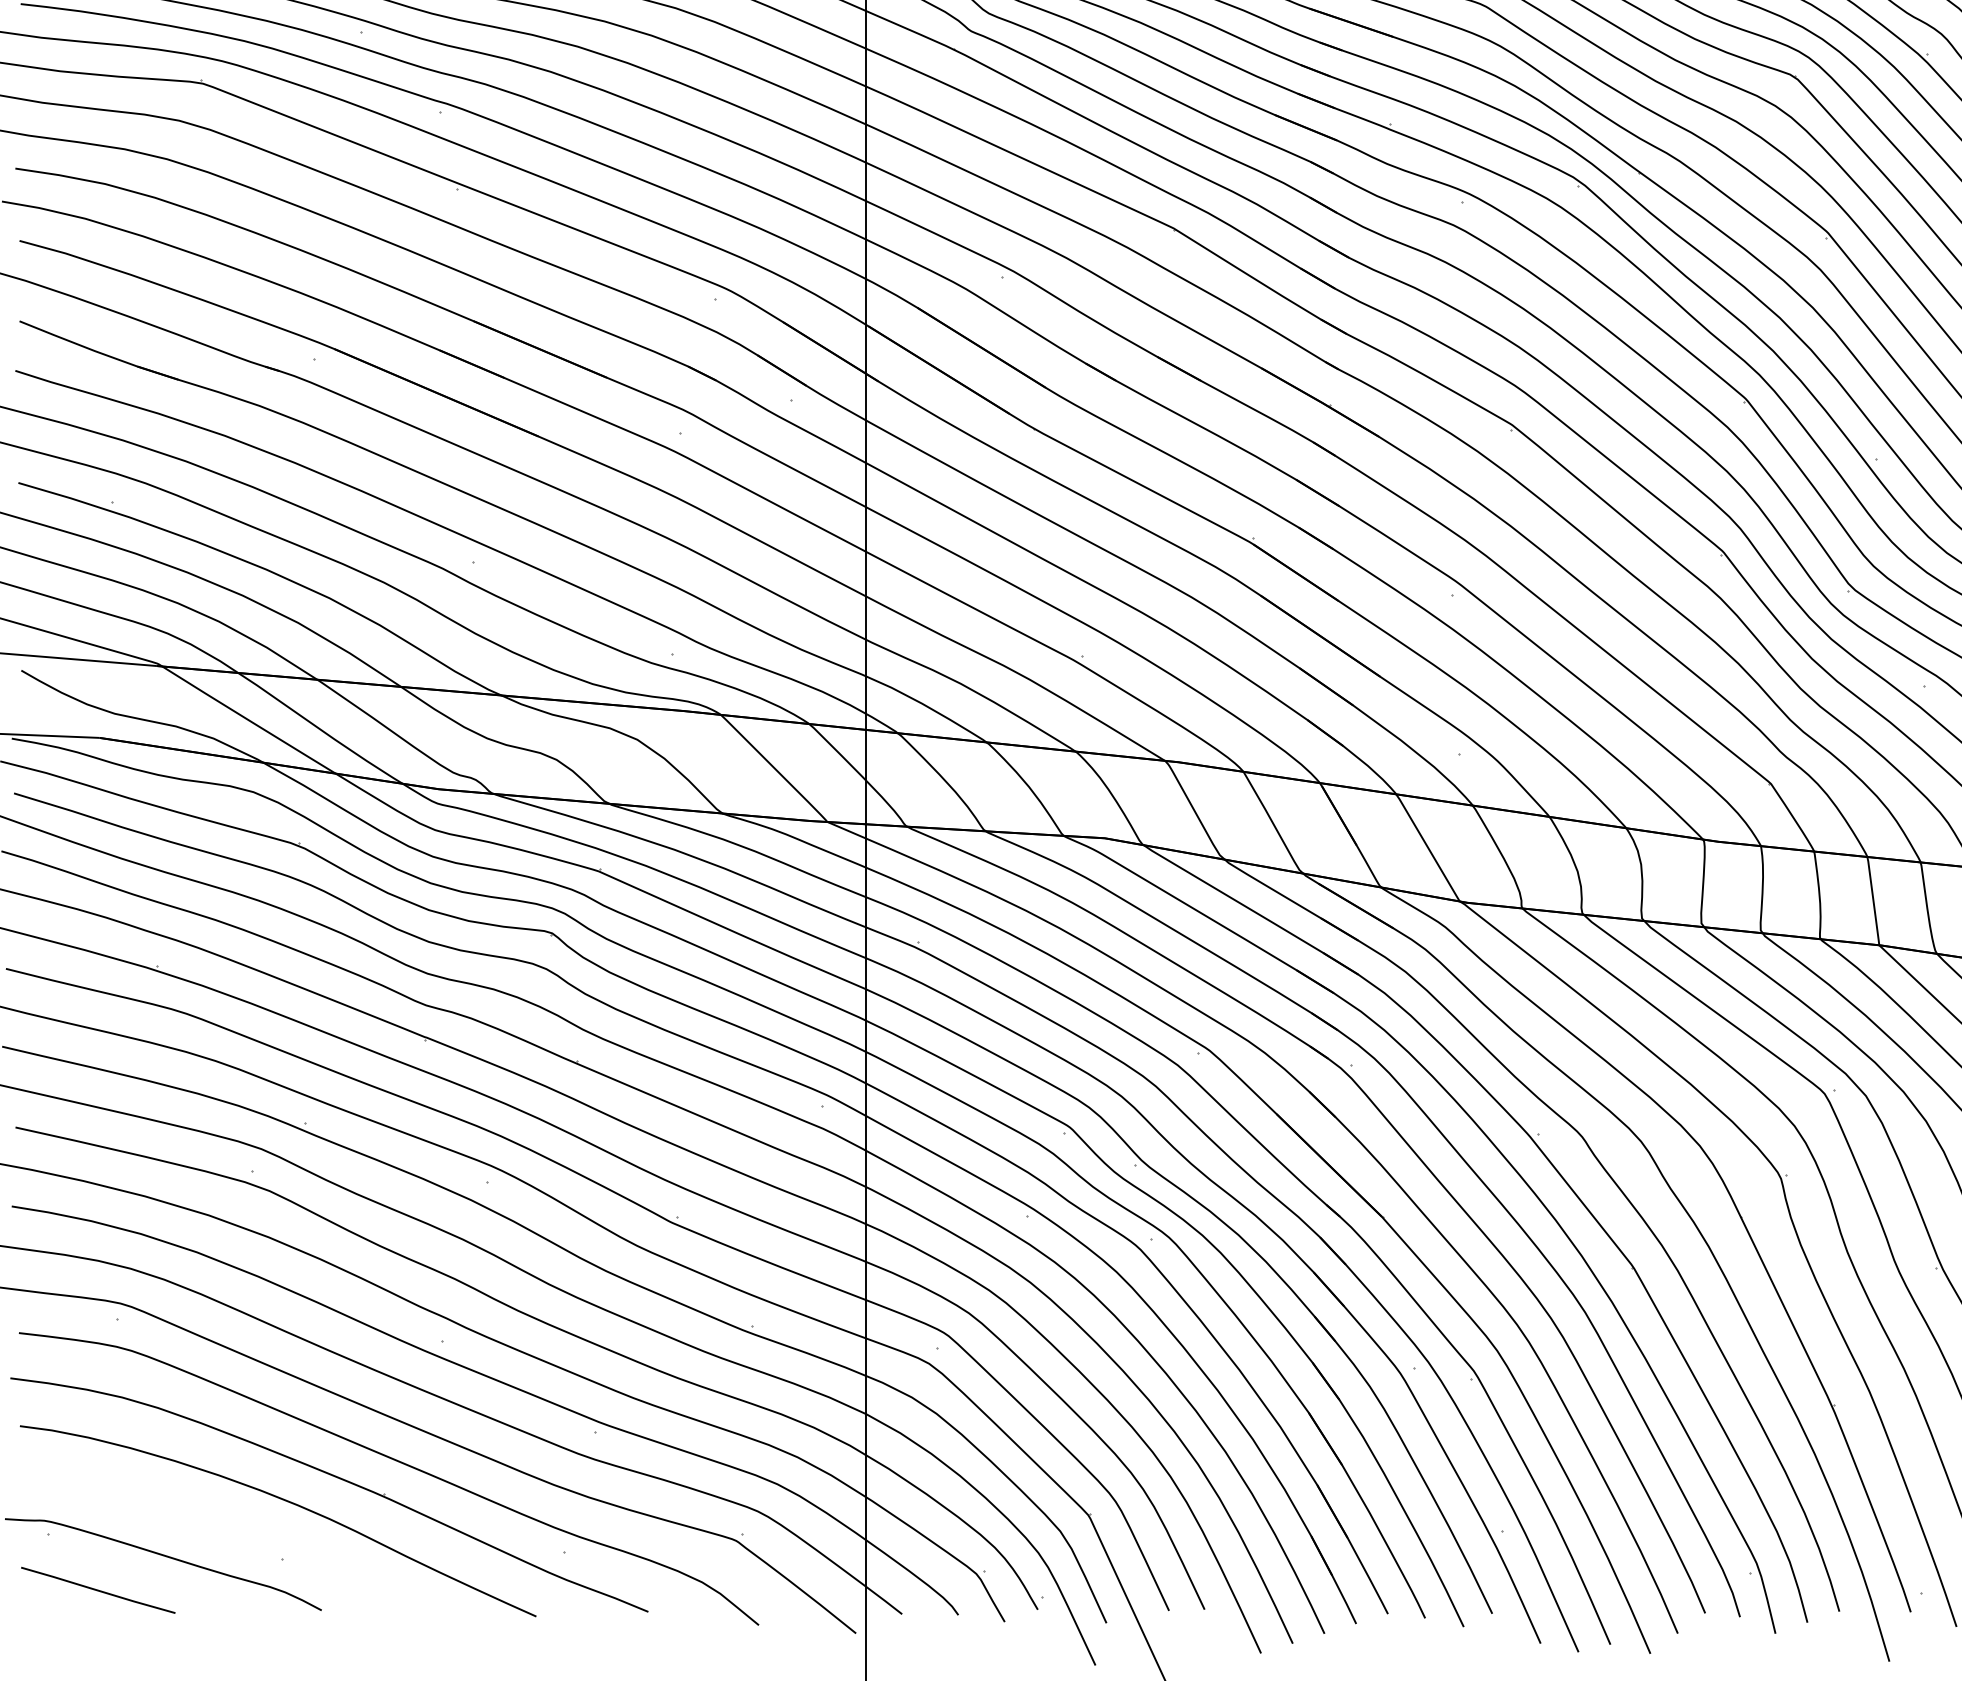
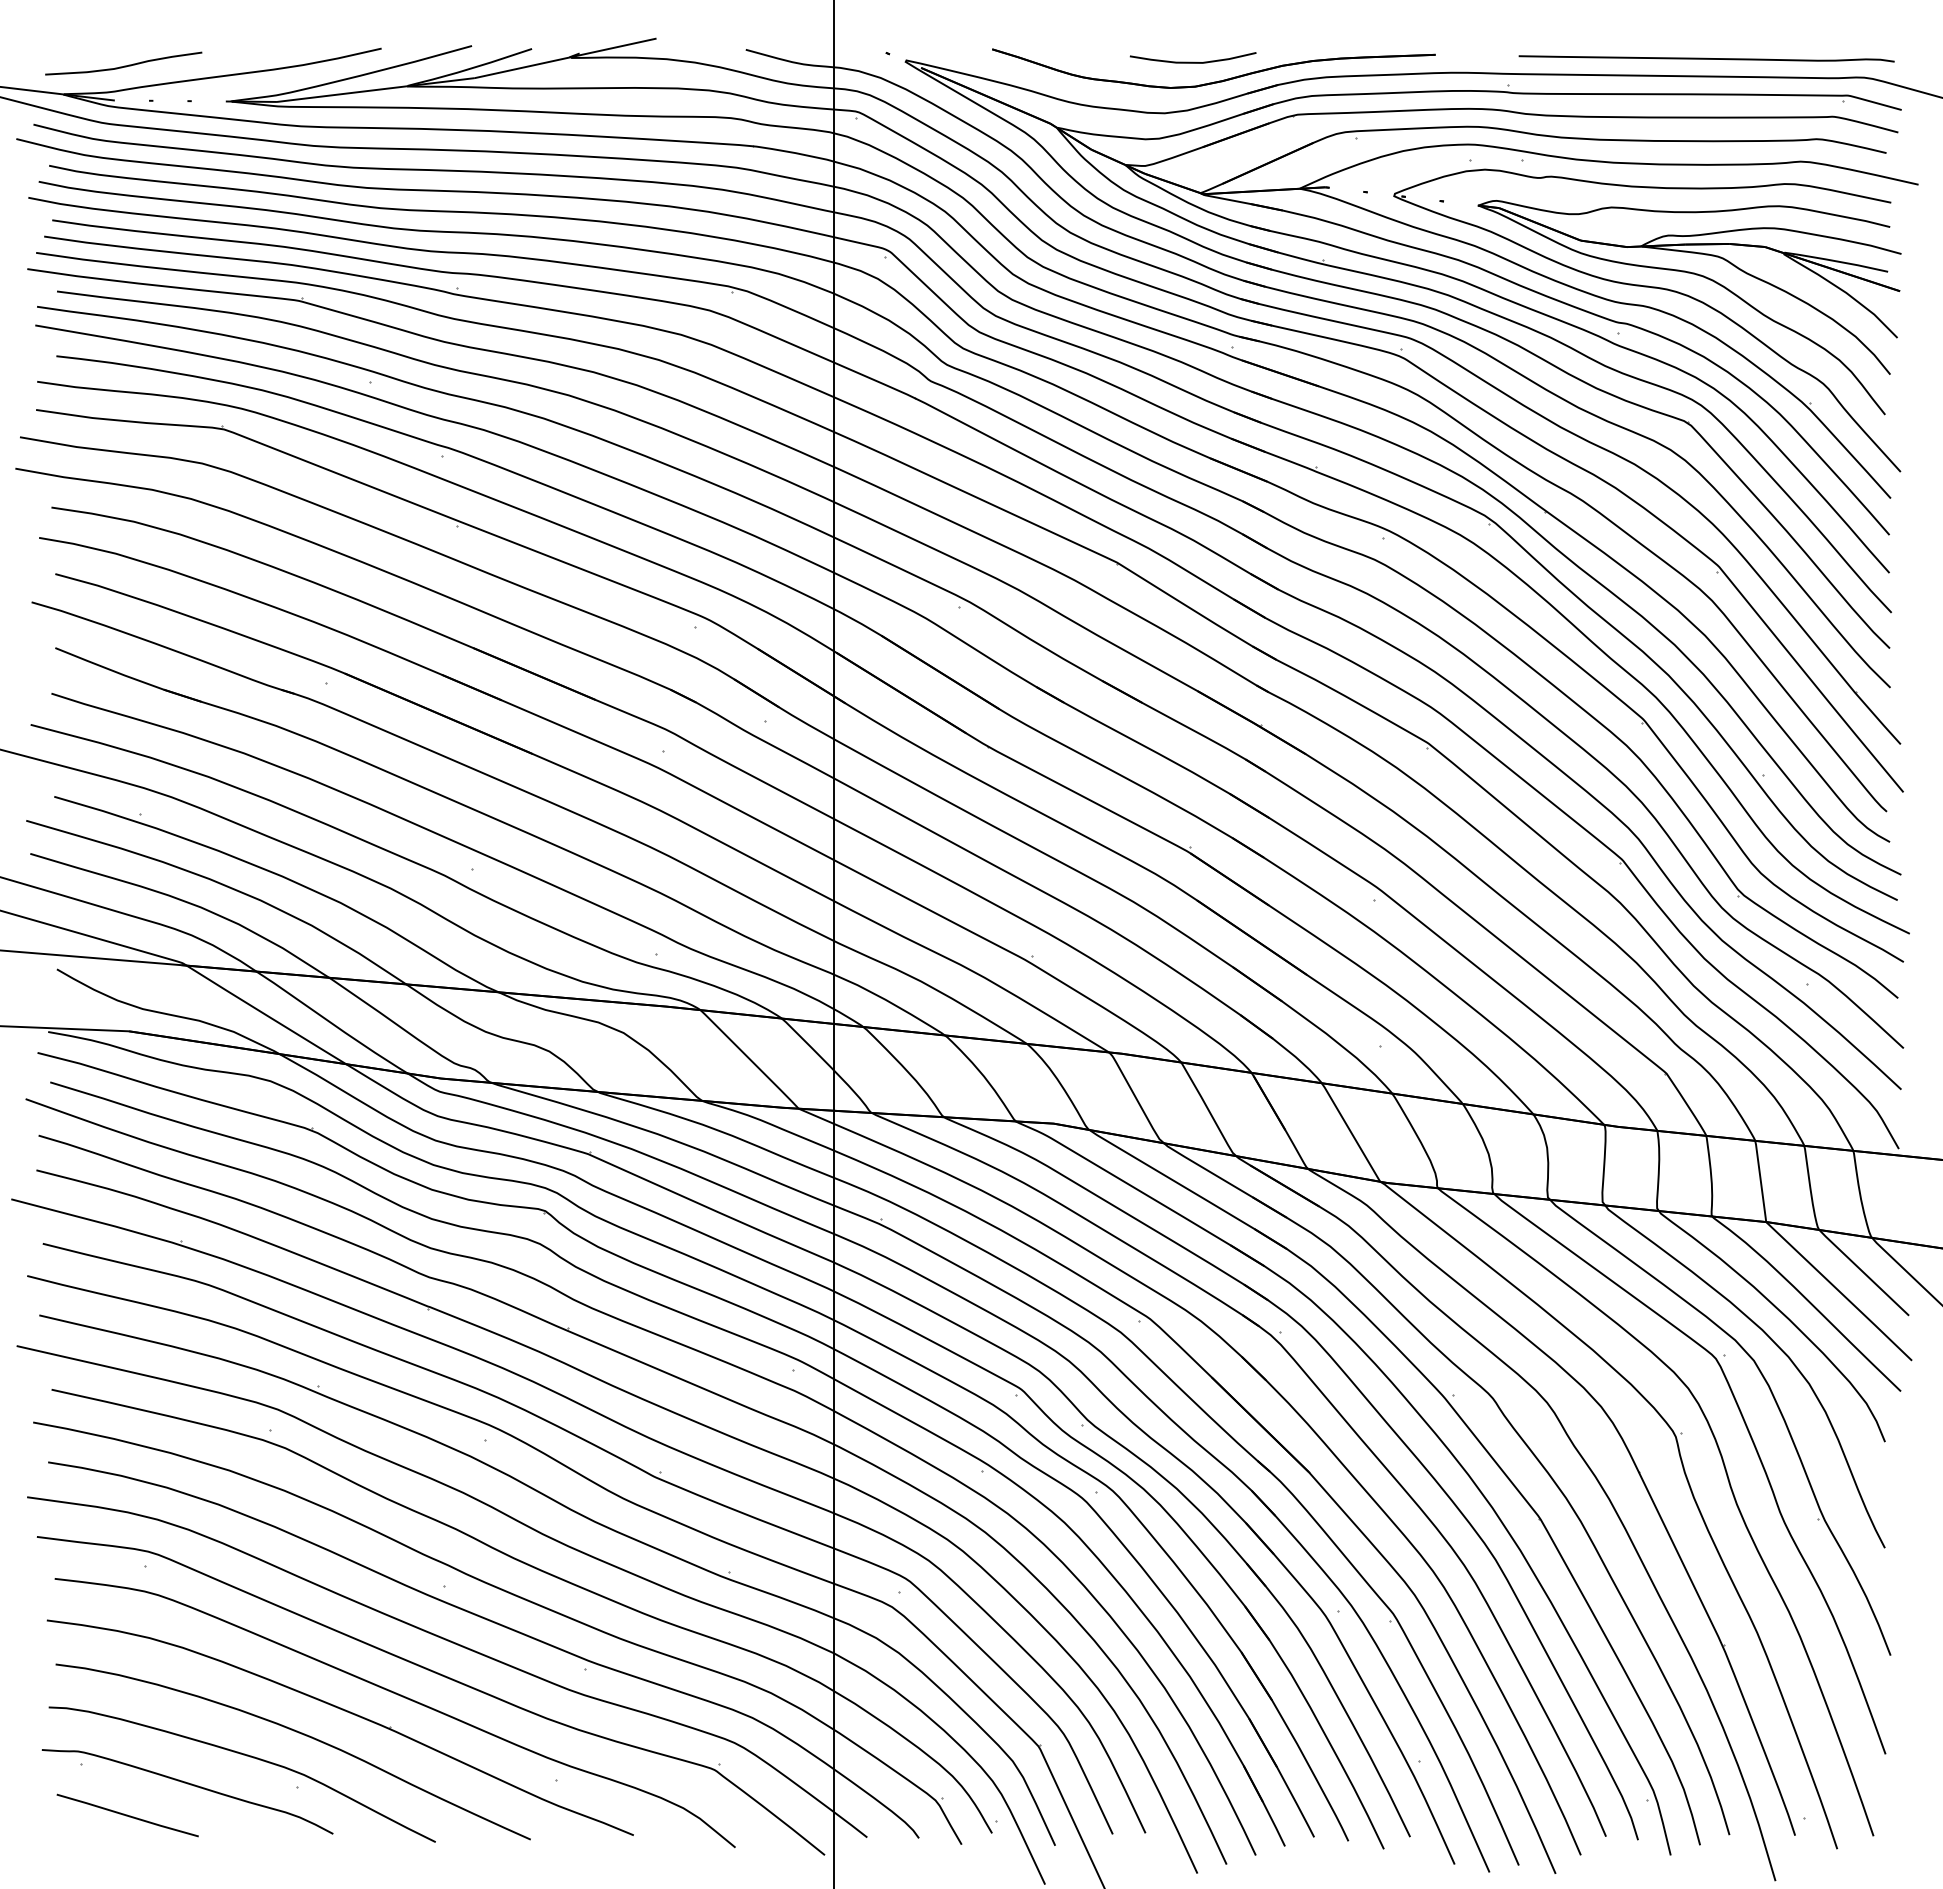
curve: (227, 1526) -> (246, 1756), added

